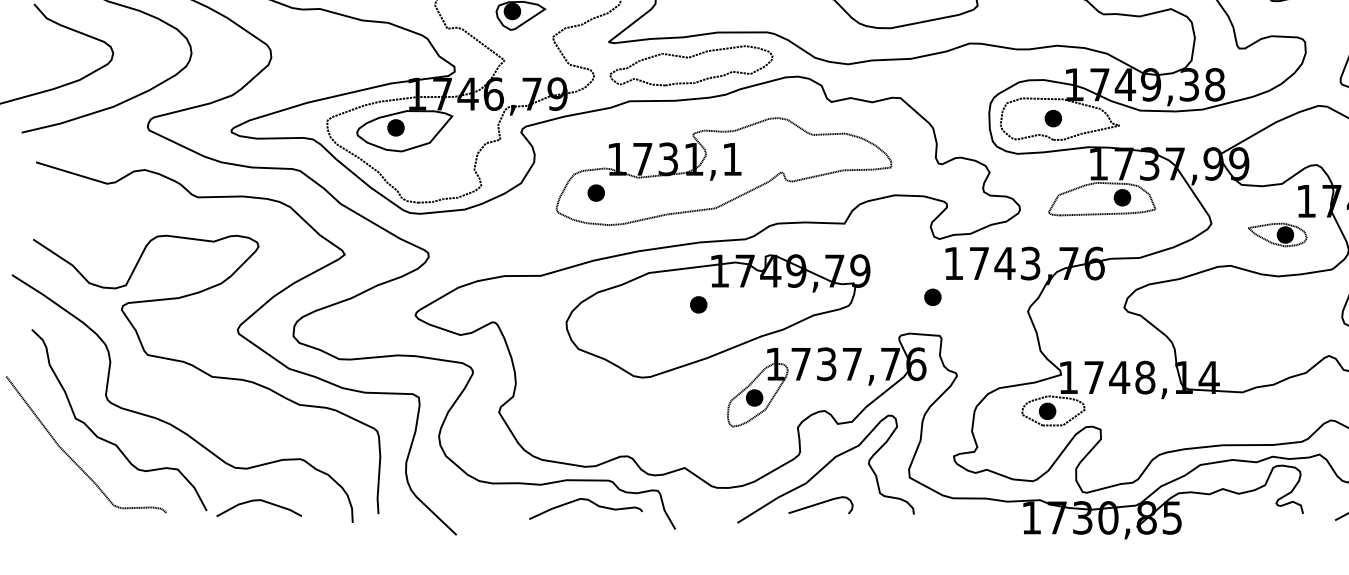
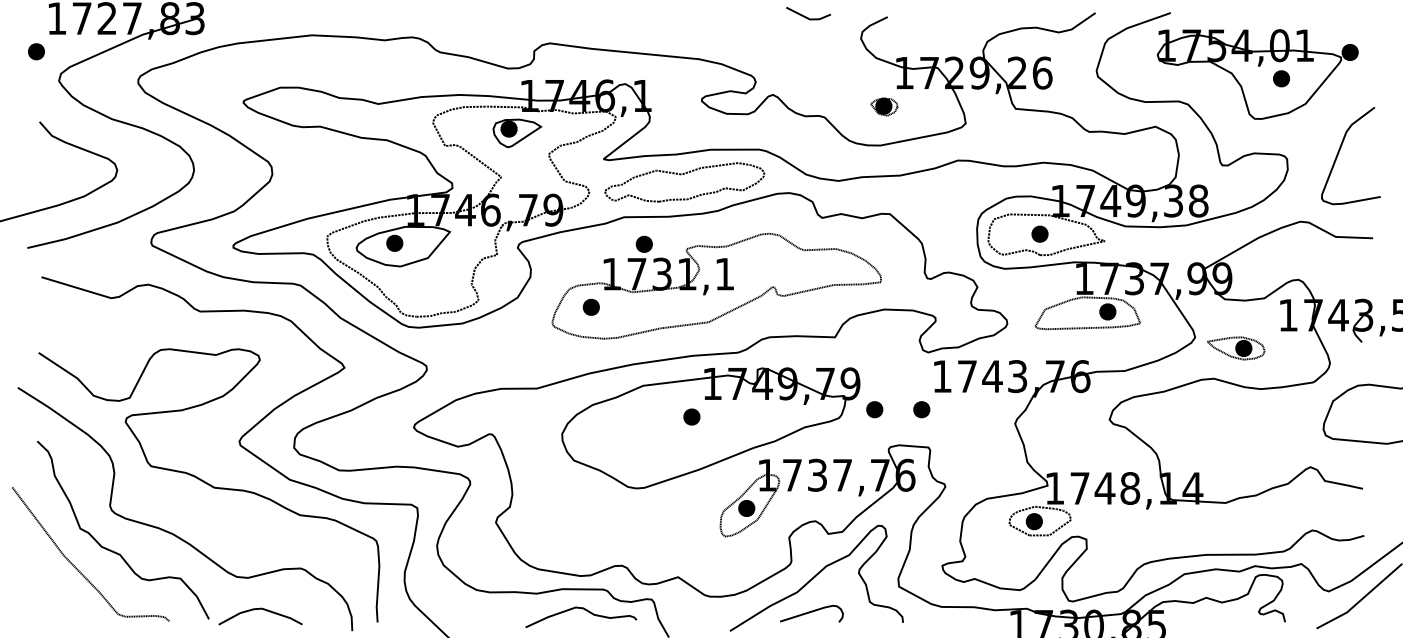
part: (649, 128) -> (643, 243), added
part: (1277, 235) -> (1236, 348), moved
part: (884, 297) -> (874, 409), added

